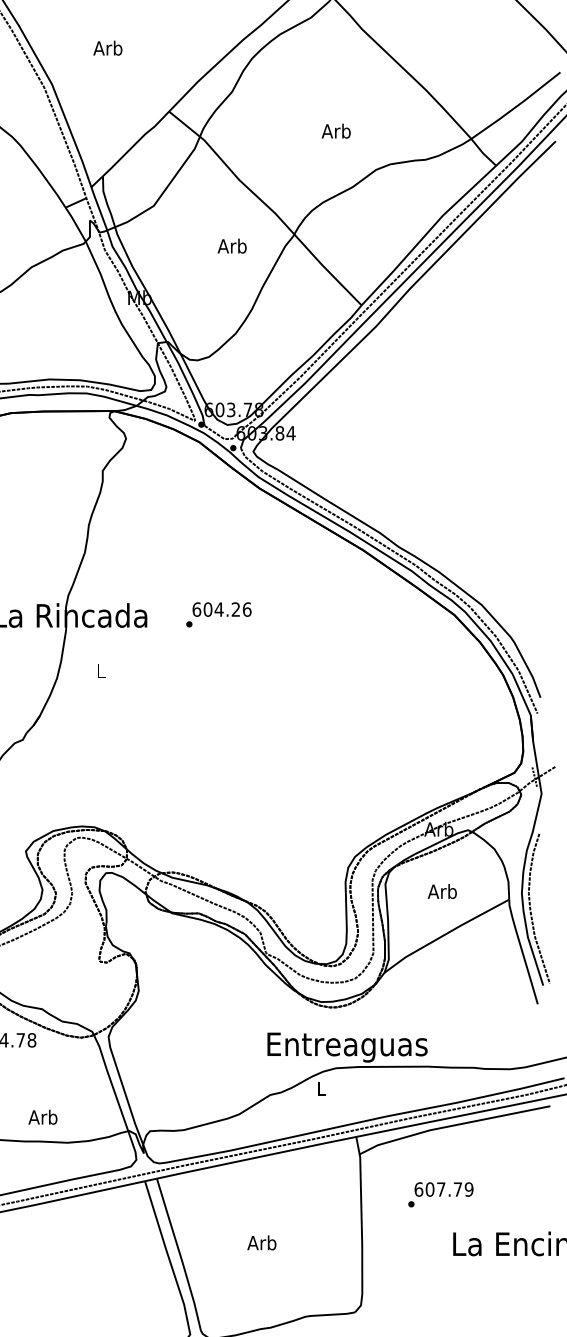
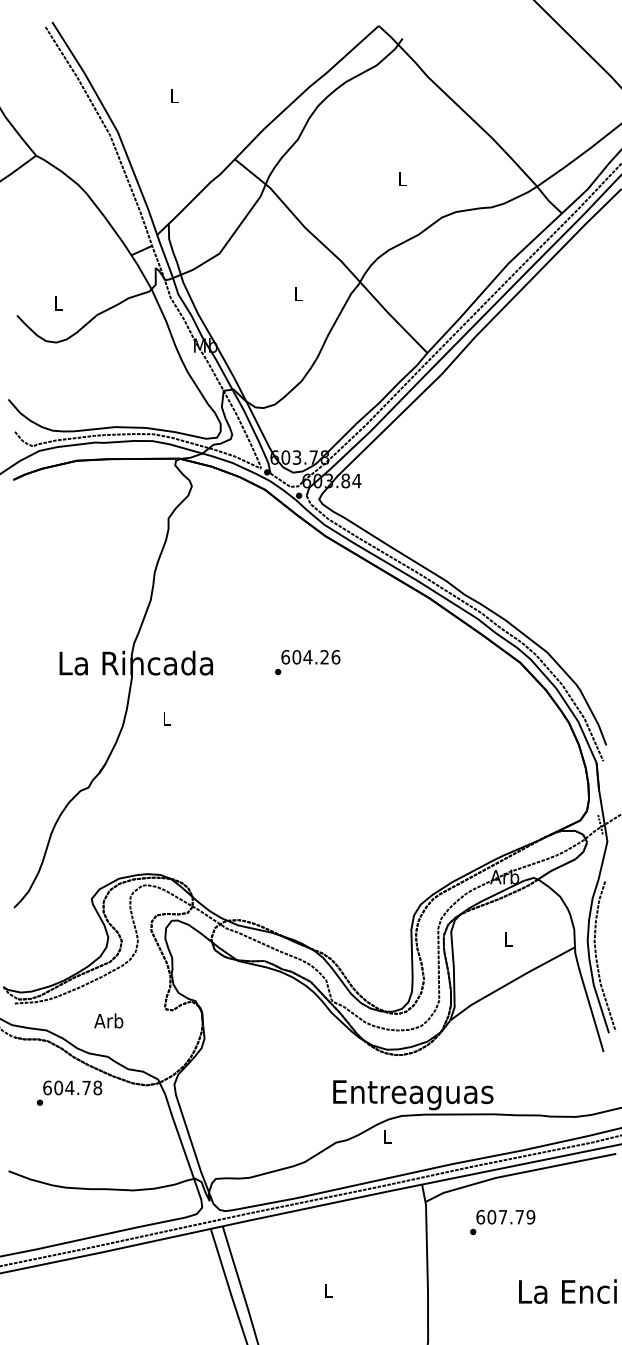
text: (107, 47) -> (173, 95), Arb -> L
text: (335, 130) -> (401, 178), Arb -> L
text: (231, 245) -> (297, 293), Arb -> L
text: (218, 614) -> (307, 662), moved
text: (441, 890) -> (507, 938), Arb -> L
text: (42, 1116) -> (108, 1020), moved
text: (440, 1194) -> (502, 1222), moved
text: (261, 1242) -> (327, 1290), Arb -> L

